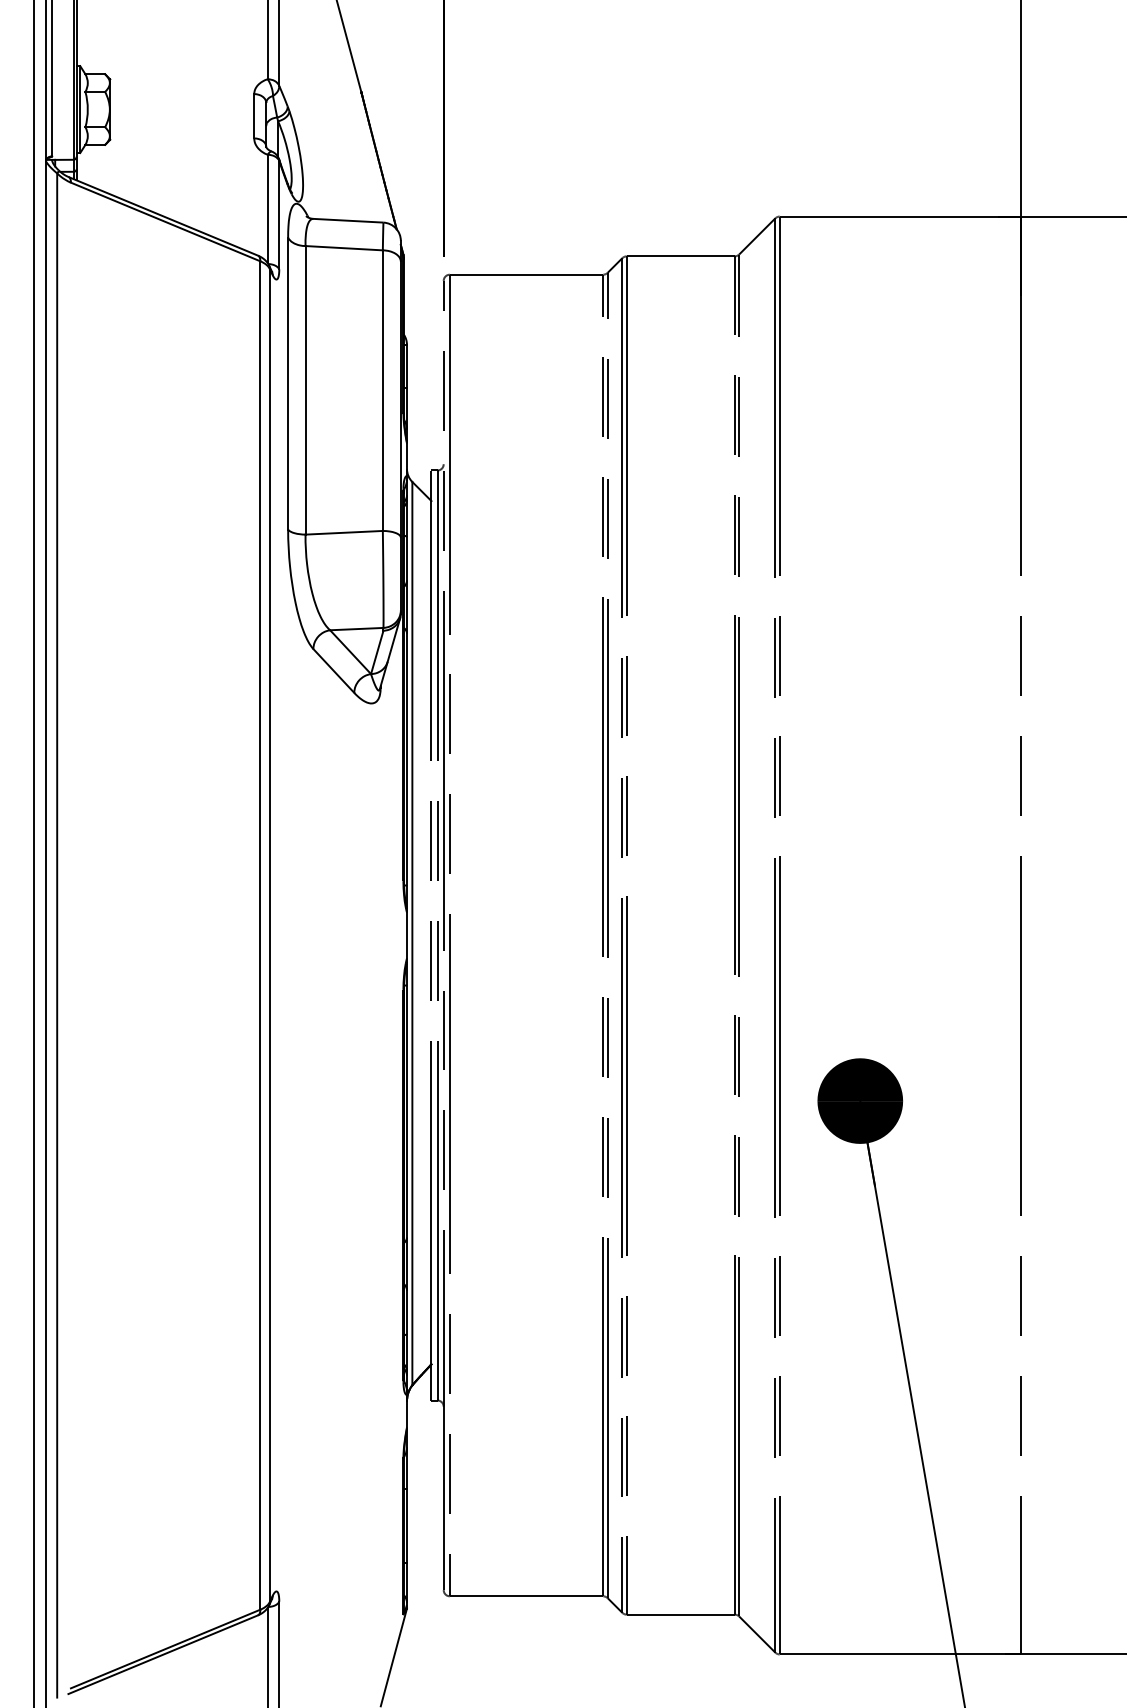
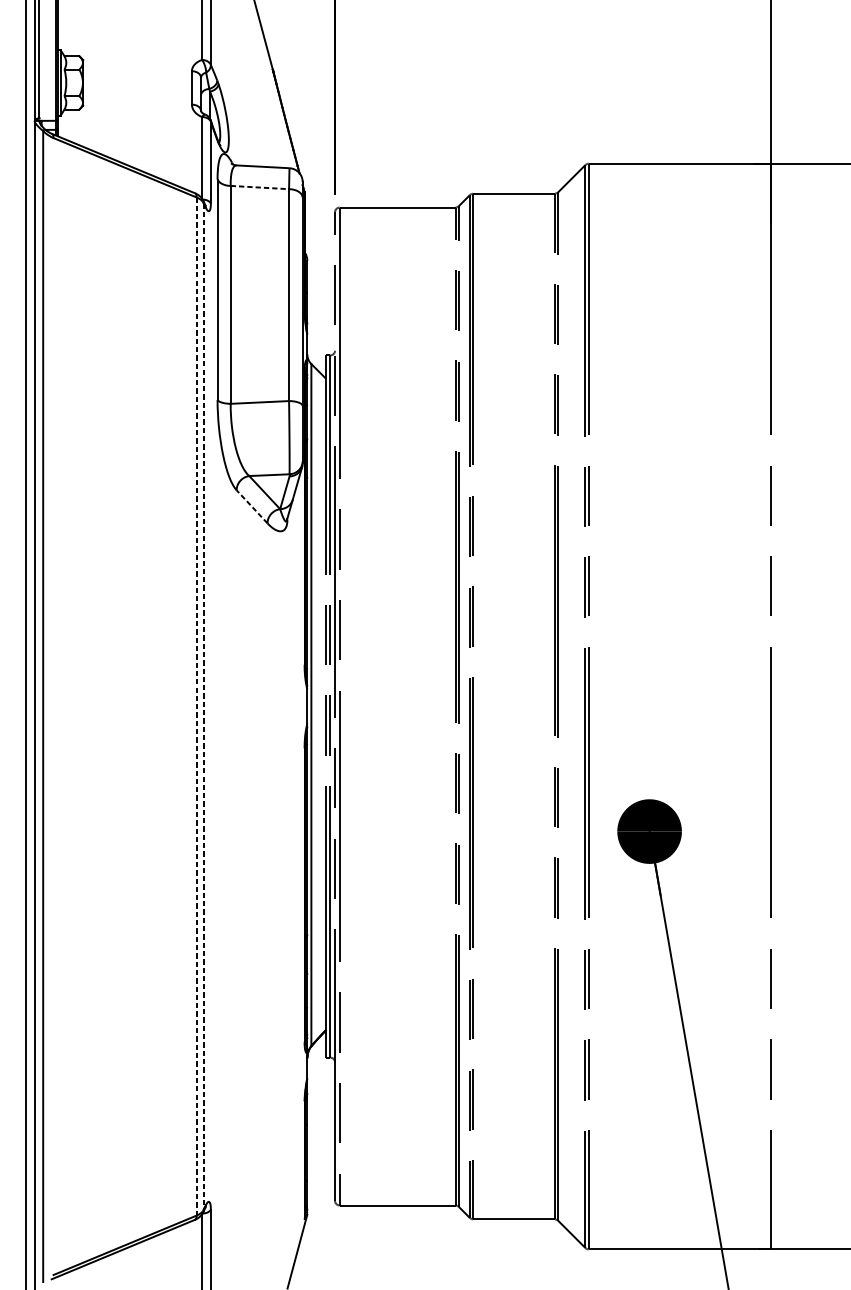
line: (344, 248) -> (260, 187), solid -> dashed
line: (333, 670) -> (251, 506), solid -> dashed
line: (260, 936) -> (196, 707), solid -> dashed
line: (269, 936) -> (203, 707), solid -> dashed

